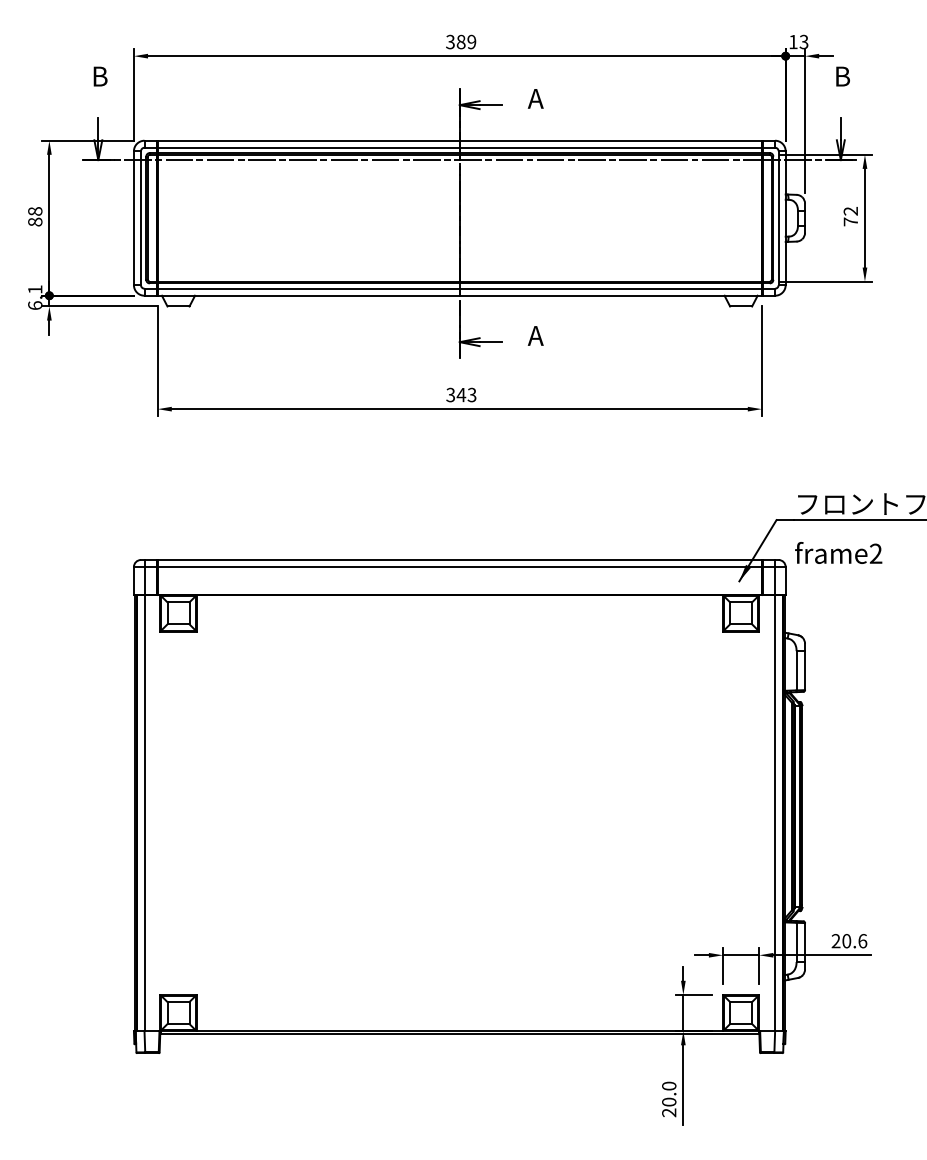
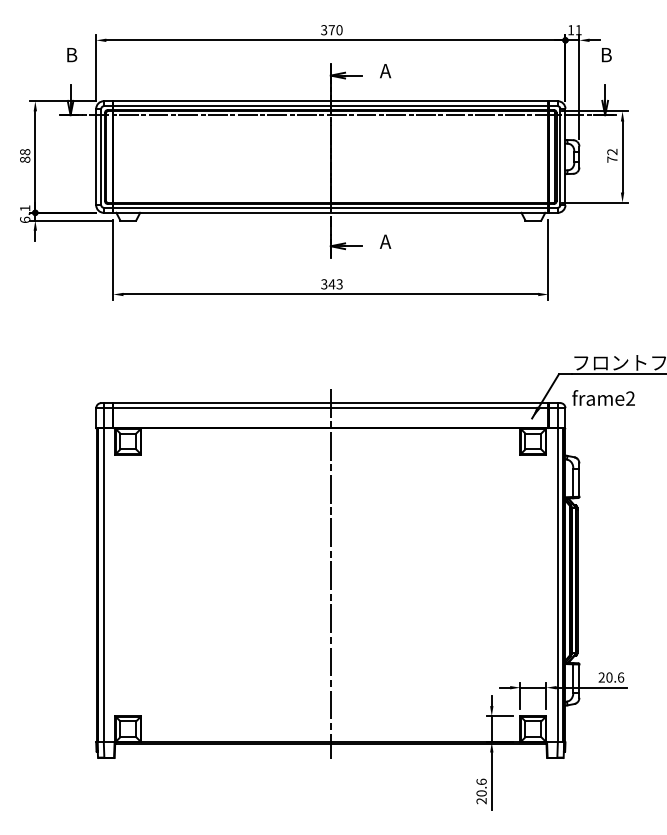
text: (466, 41) -> (335, 29), 389 -> 370
text: (803, 41) -> (578, 29), 13 -> 11
line: (459, 796) -> (330, 573), added
text: (669, 1085) -> (481, 781), 20.0 -> 20.6

